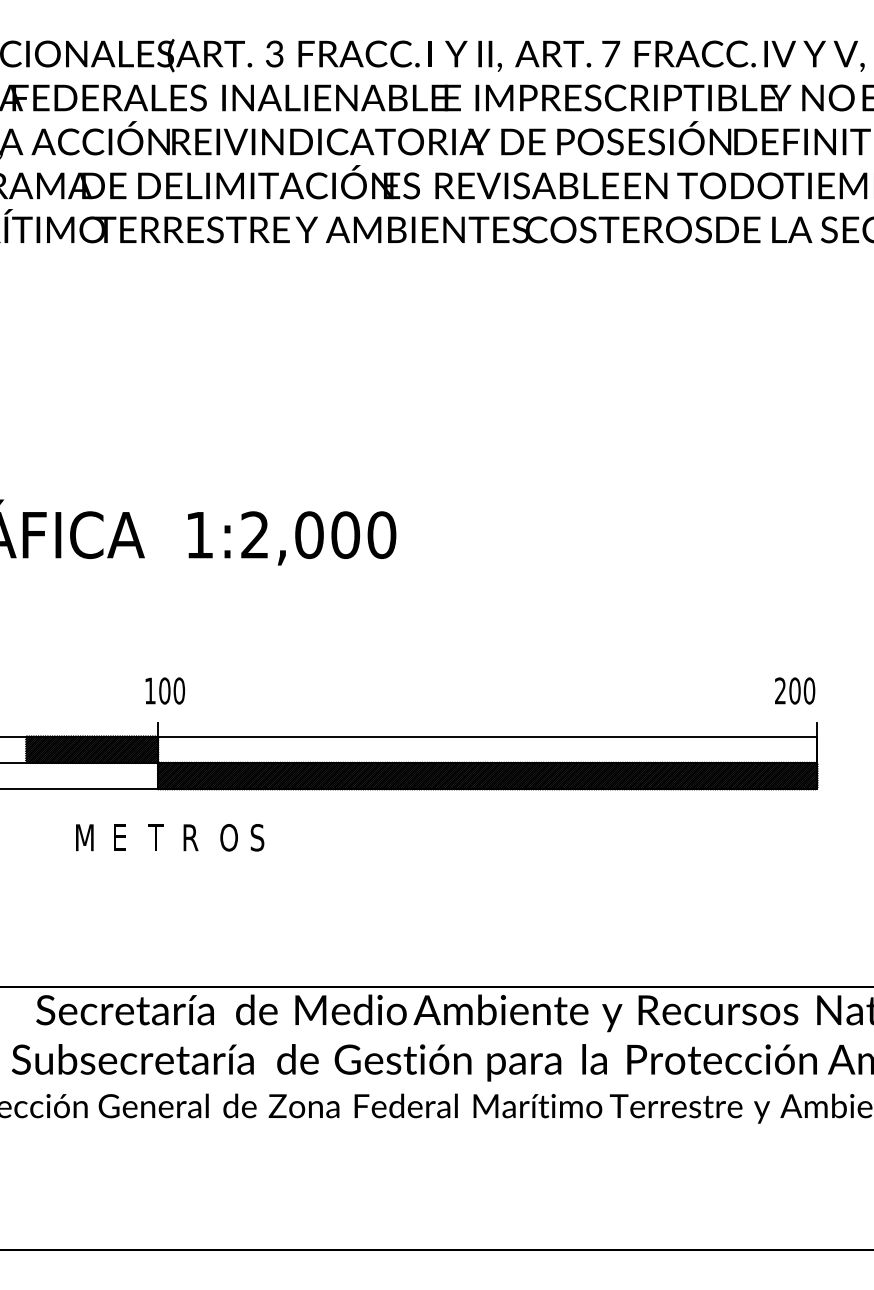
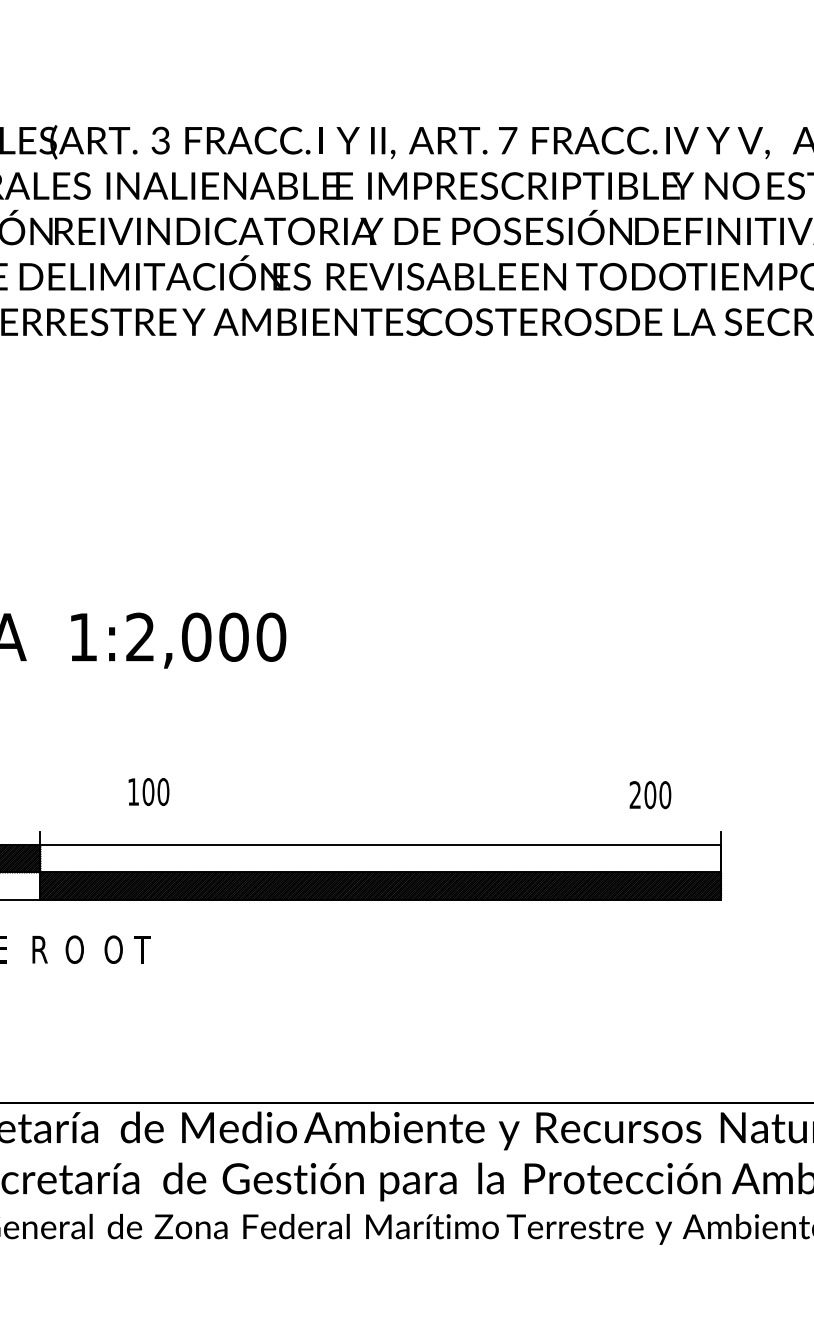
text: (164, 690) -> (148, 791), moved
text: (795, 690) -> (650, 794), moved
text: (156, 837) -> (38, 949), T -> R
text: (191, 837) -> (74, 949), R -> O
text: (256, 837) -> (141, 949), S -> T

